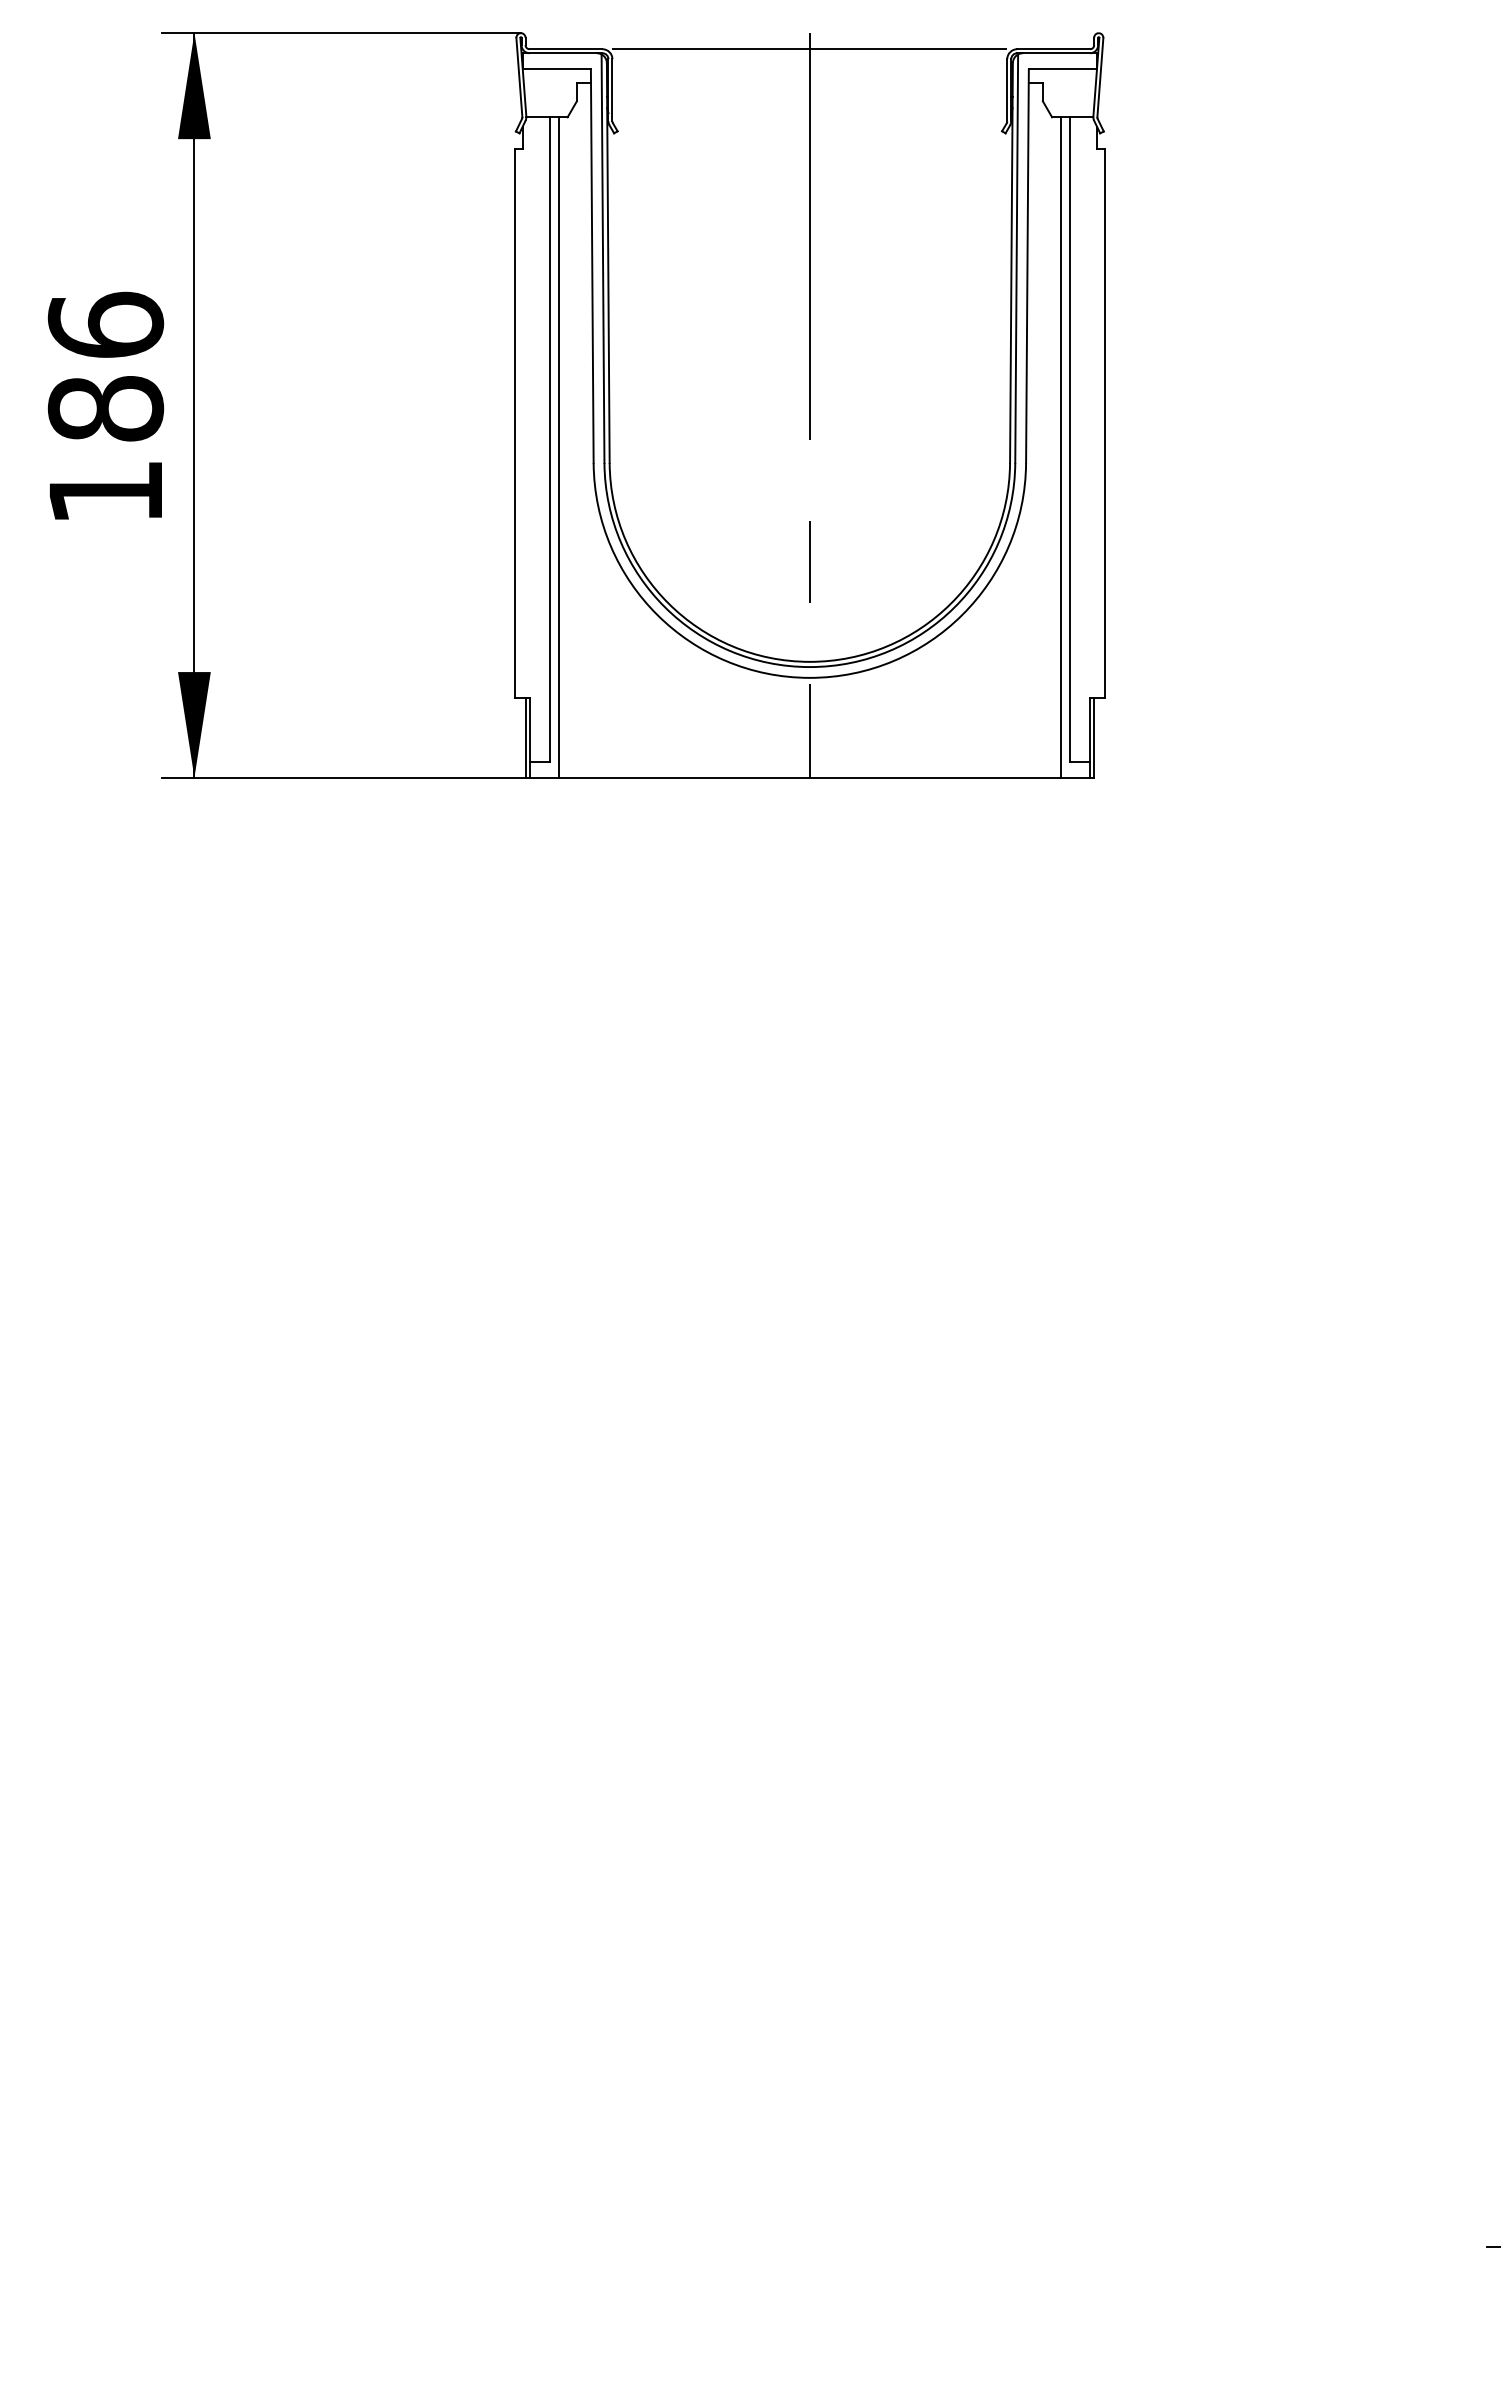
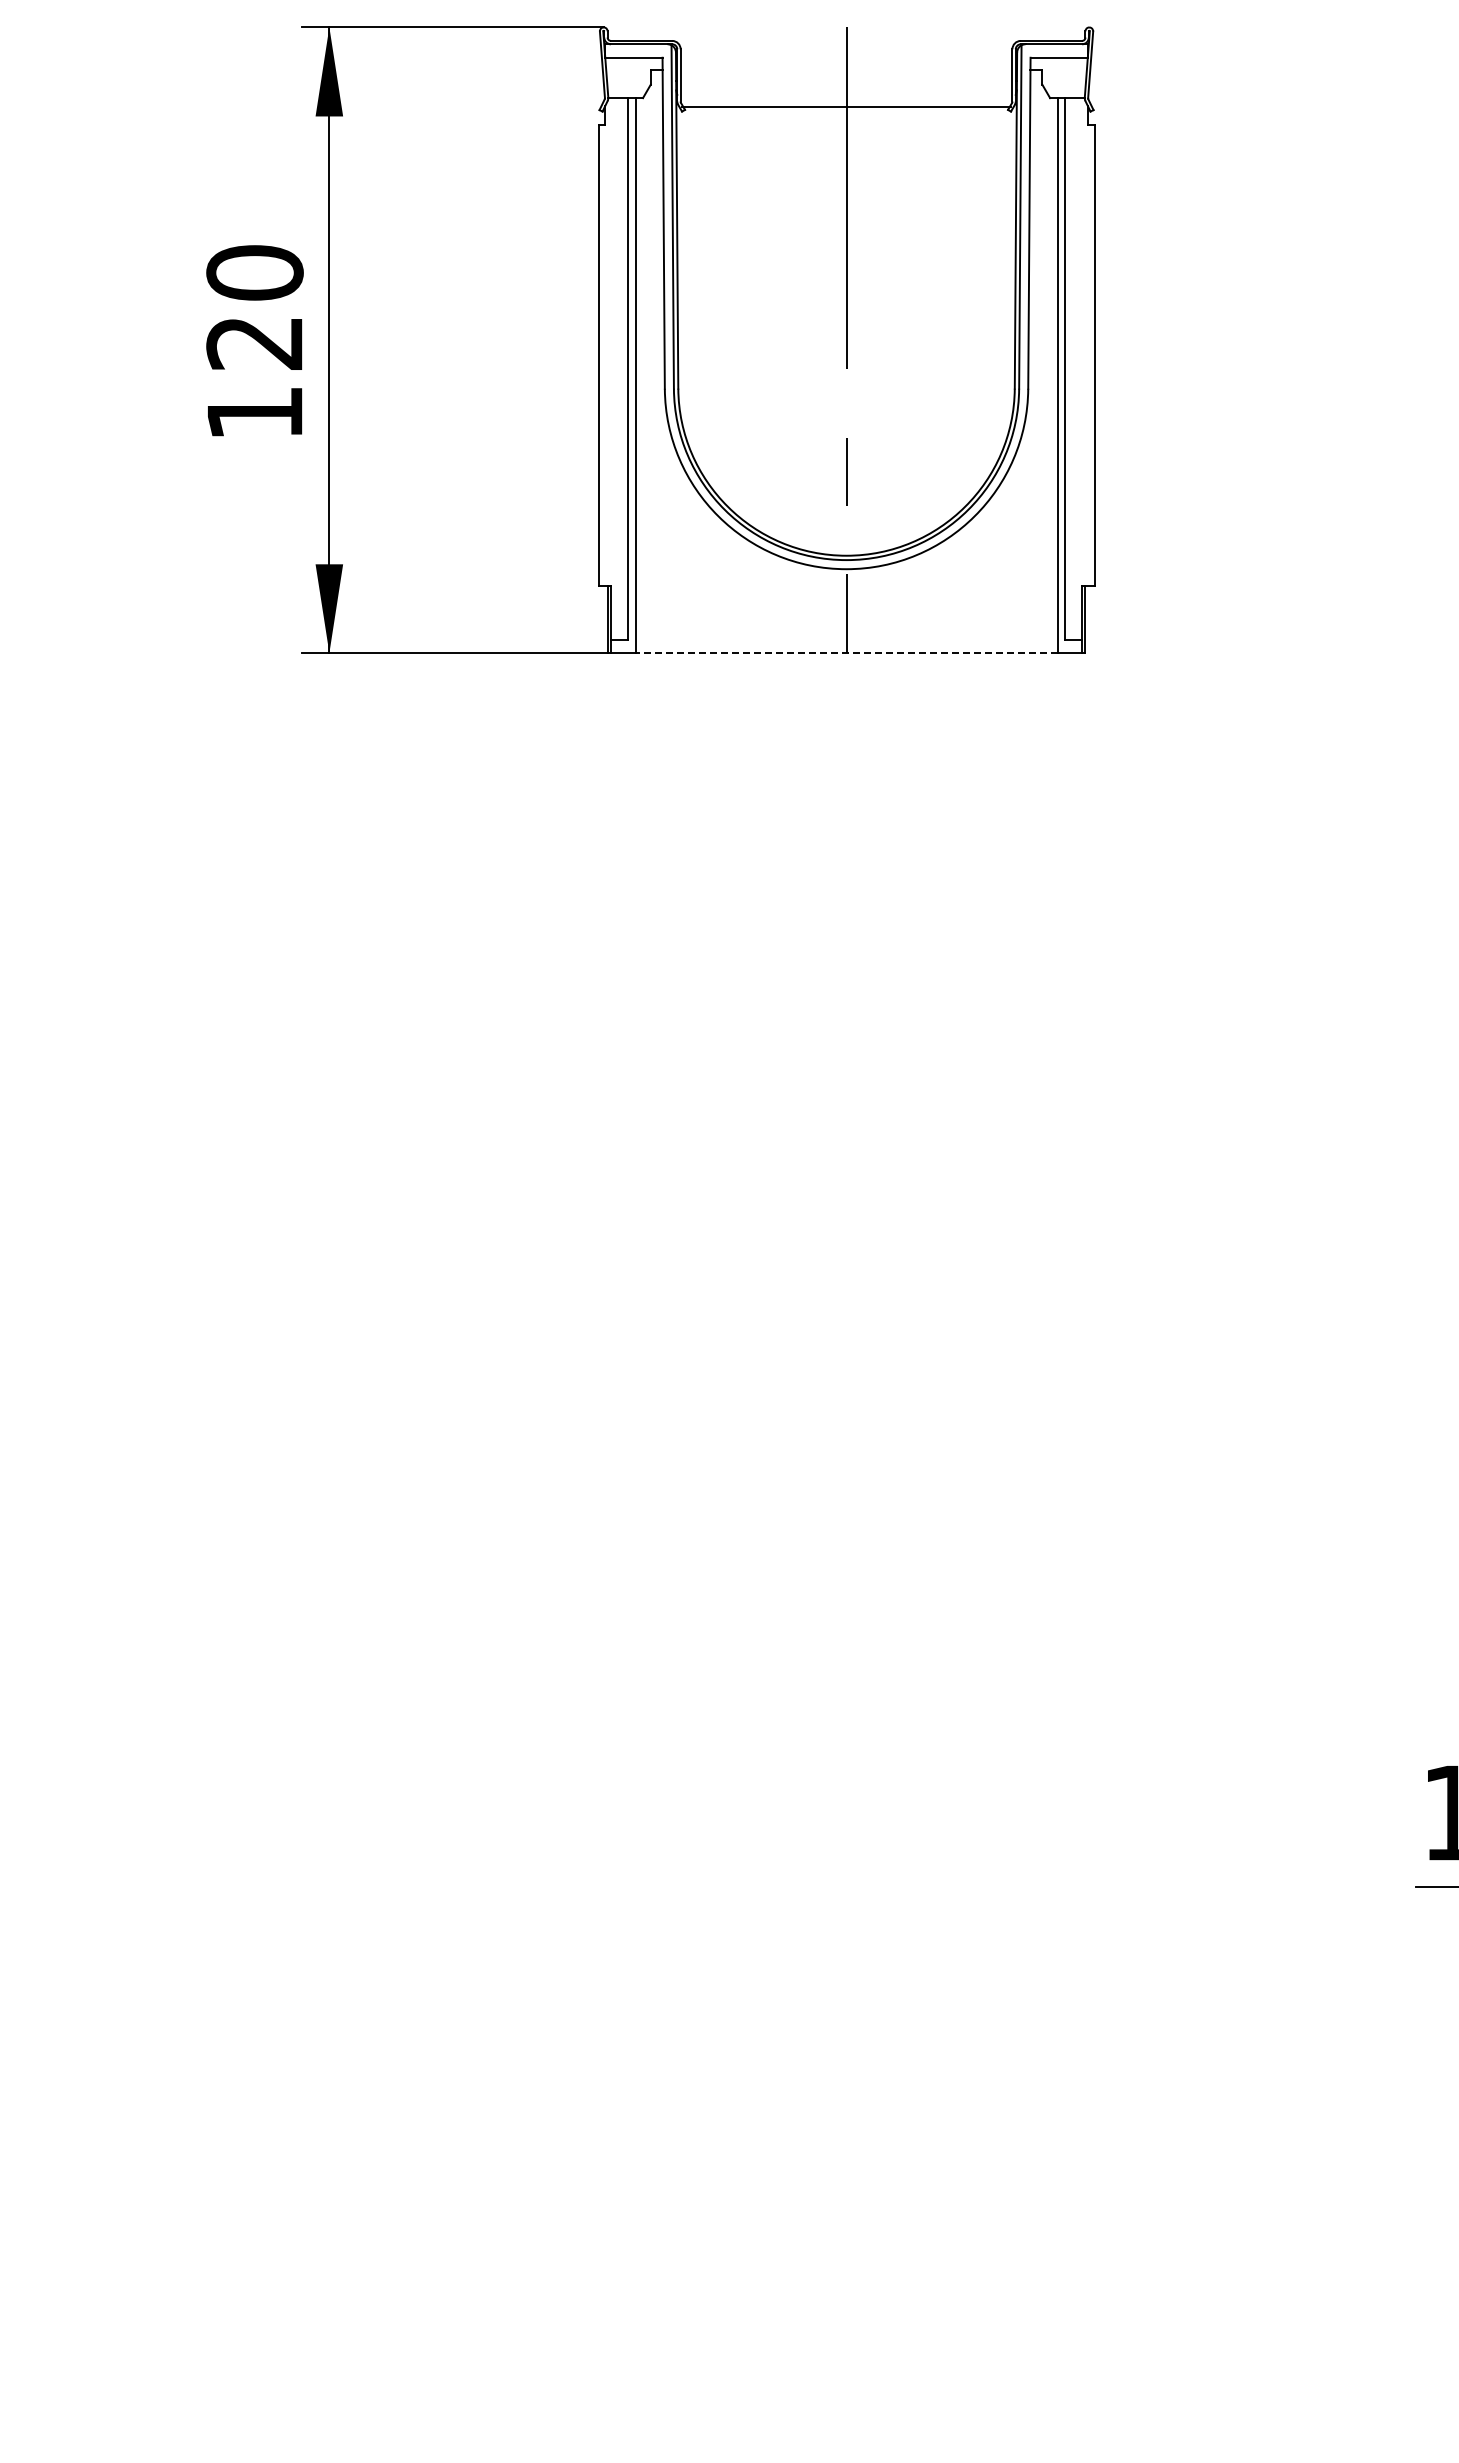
line: (809, 48) -> (846, 106), moved
text: (105, 366) -> (254, 307), 186 -> 120
line: (809, 778) -> (846, 653), solid -> dashed

